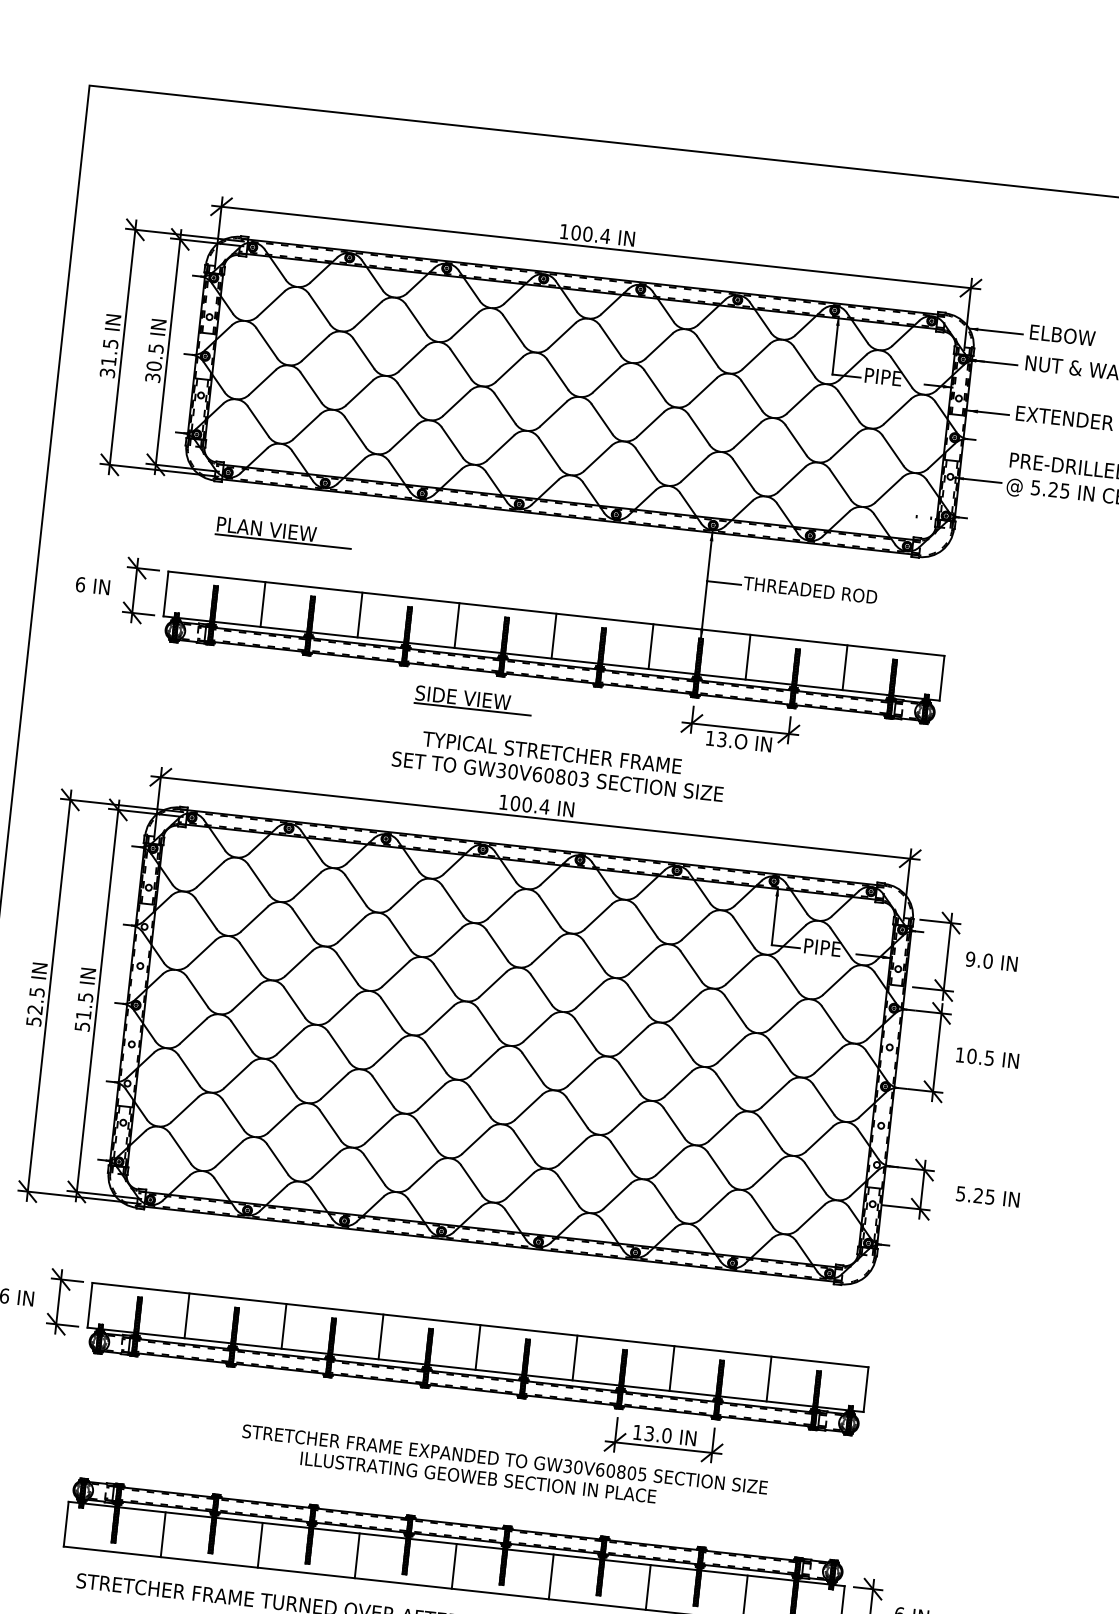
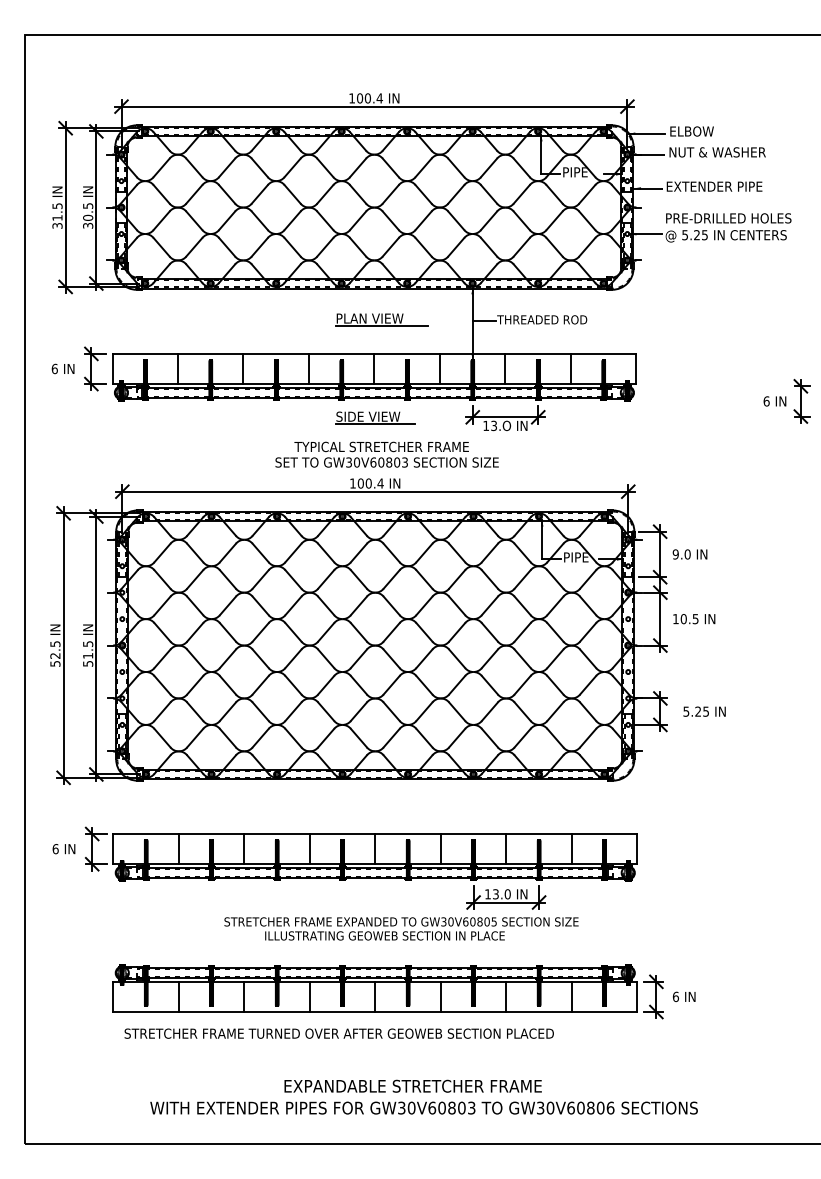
part: (283, 532) -> (381, 319), moved
part: (473, 700) -> (375, 417), moved

